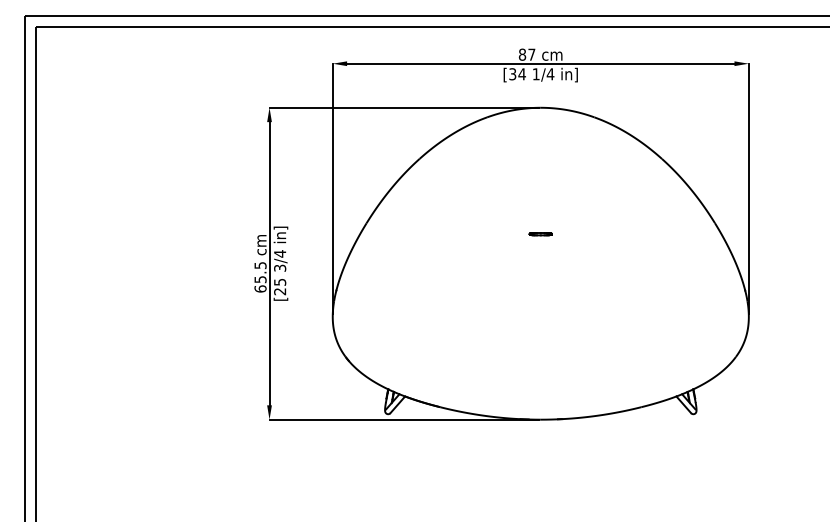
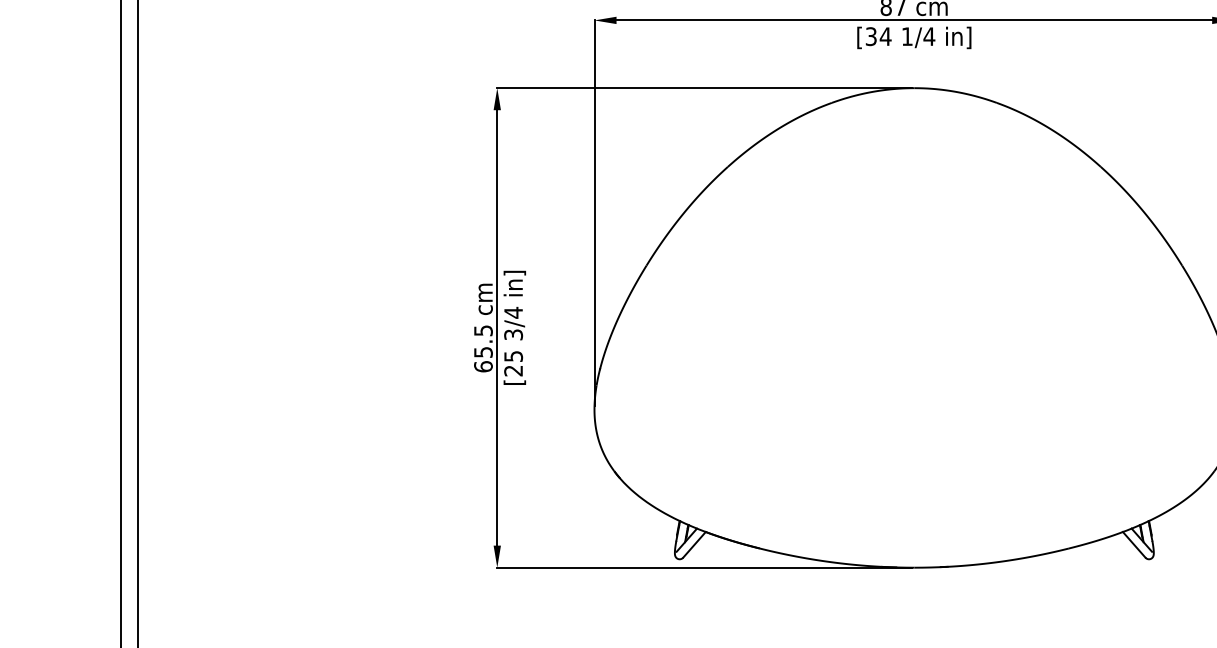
line: (540, 234) -> (913, 282), removed

